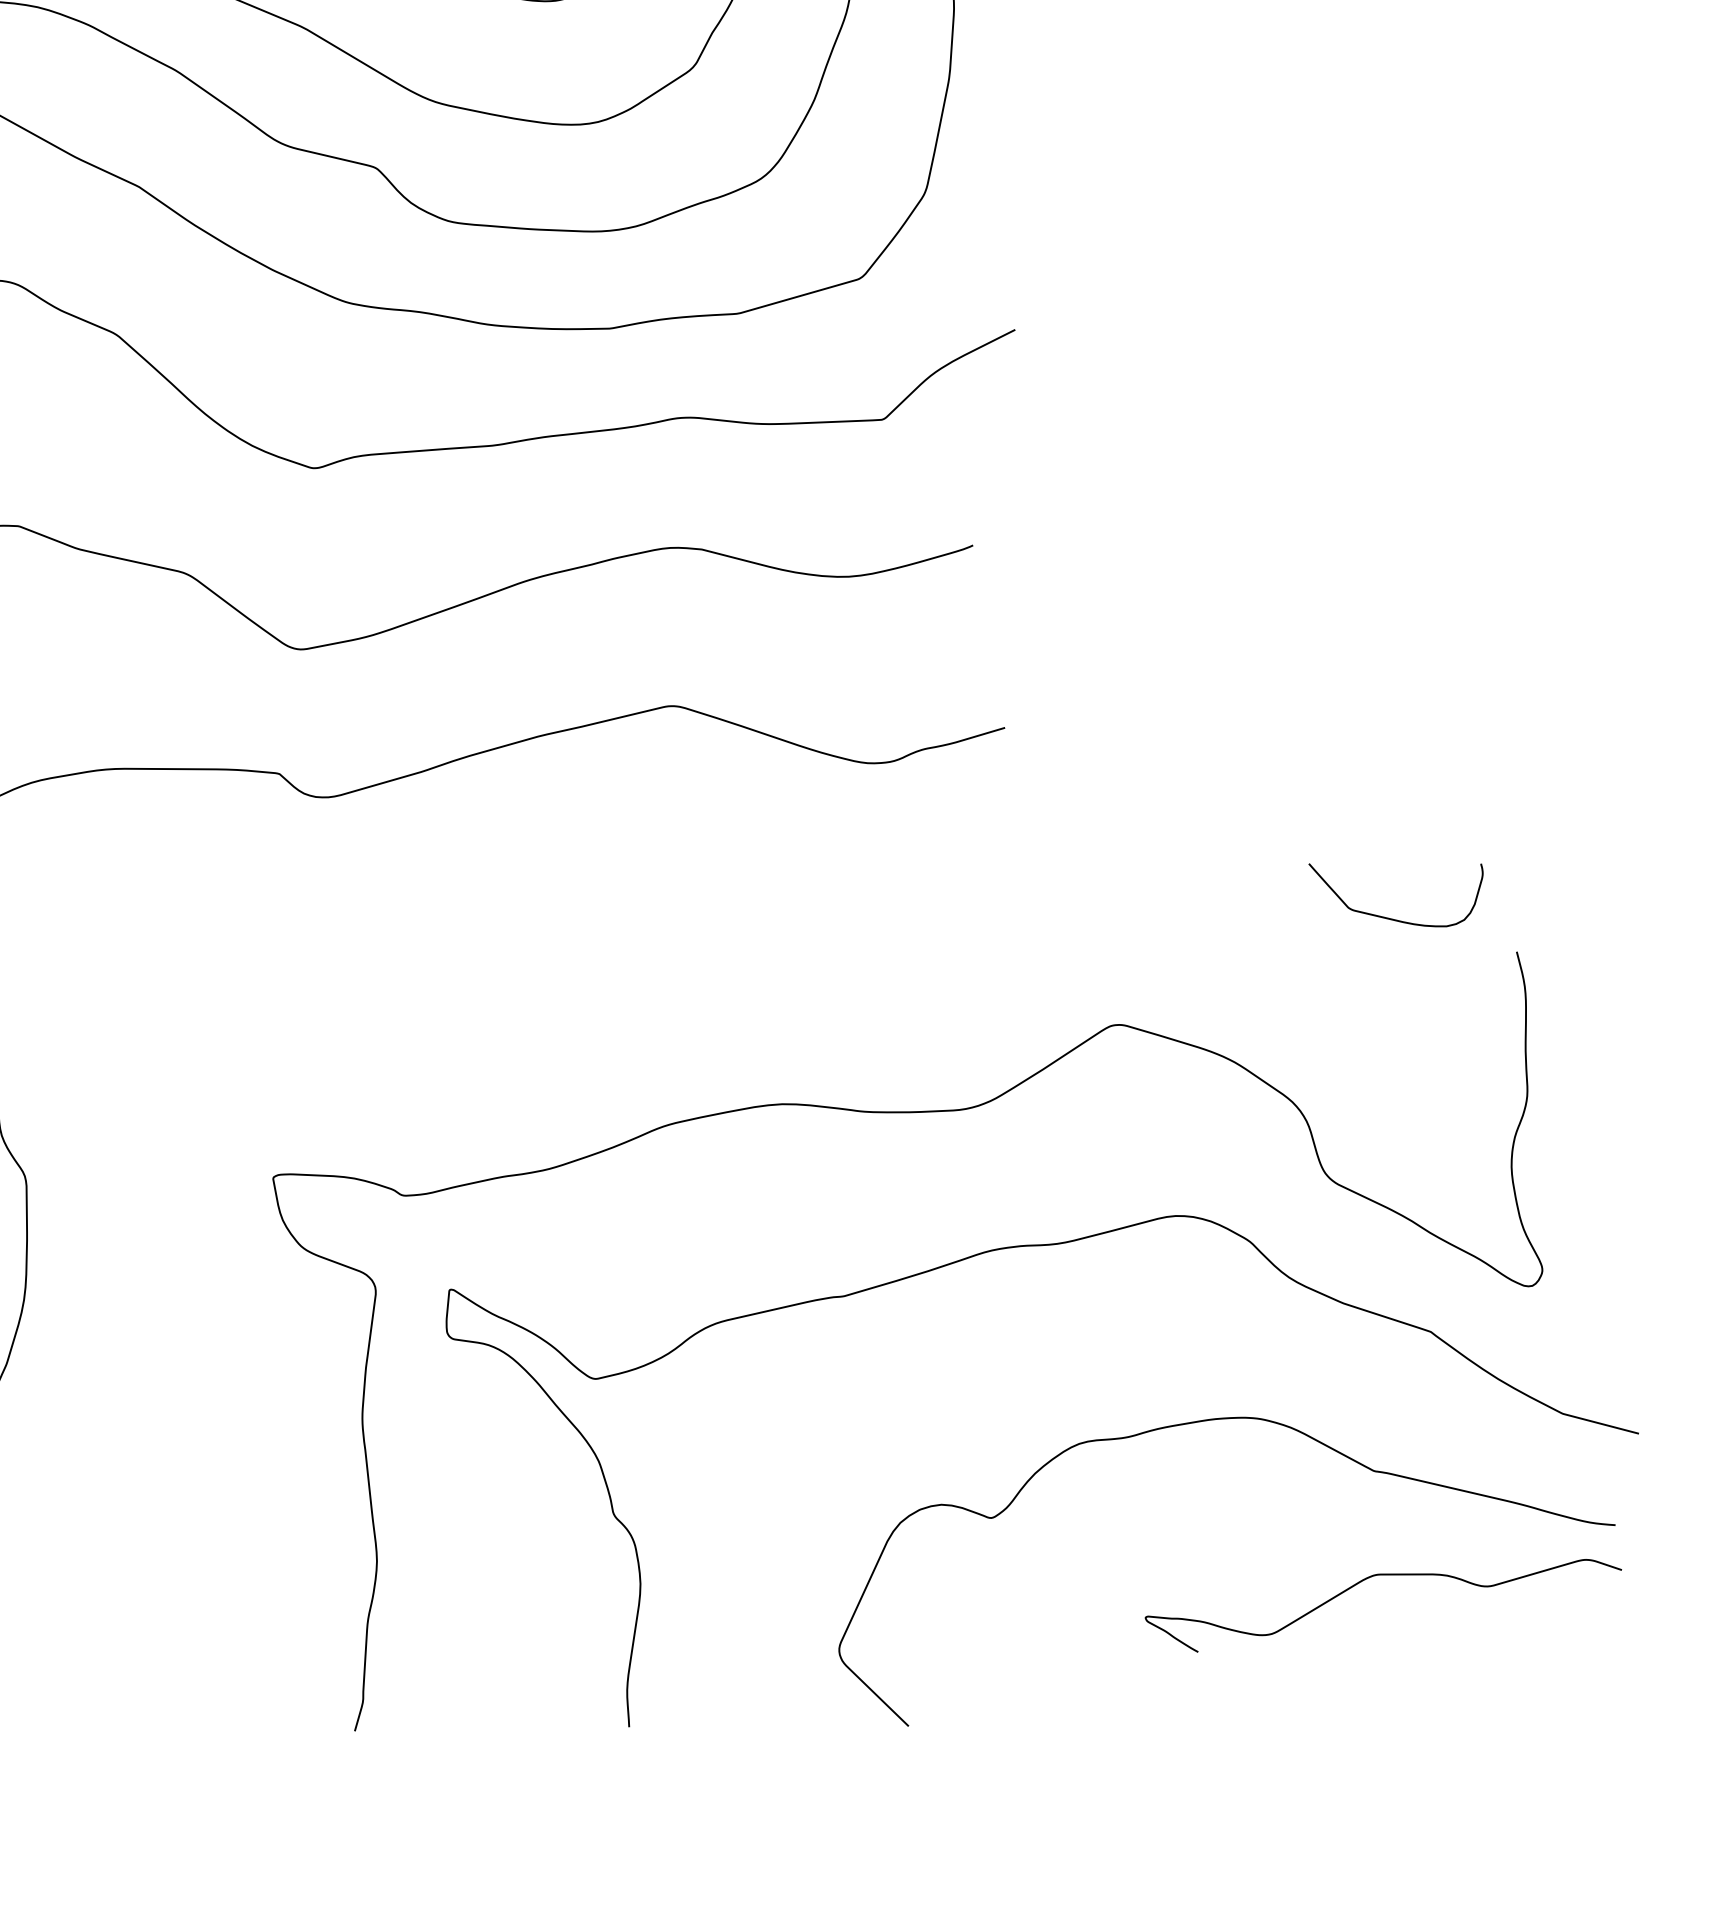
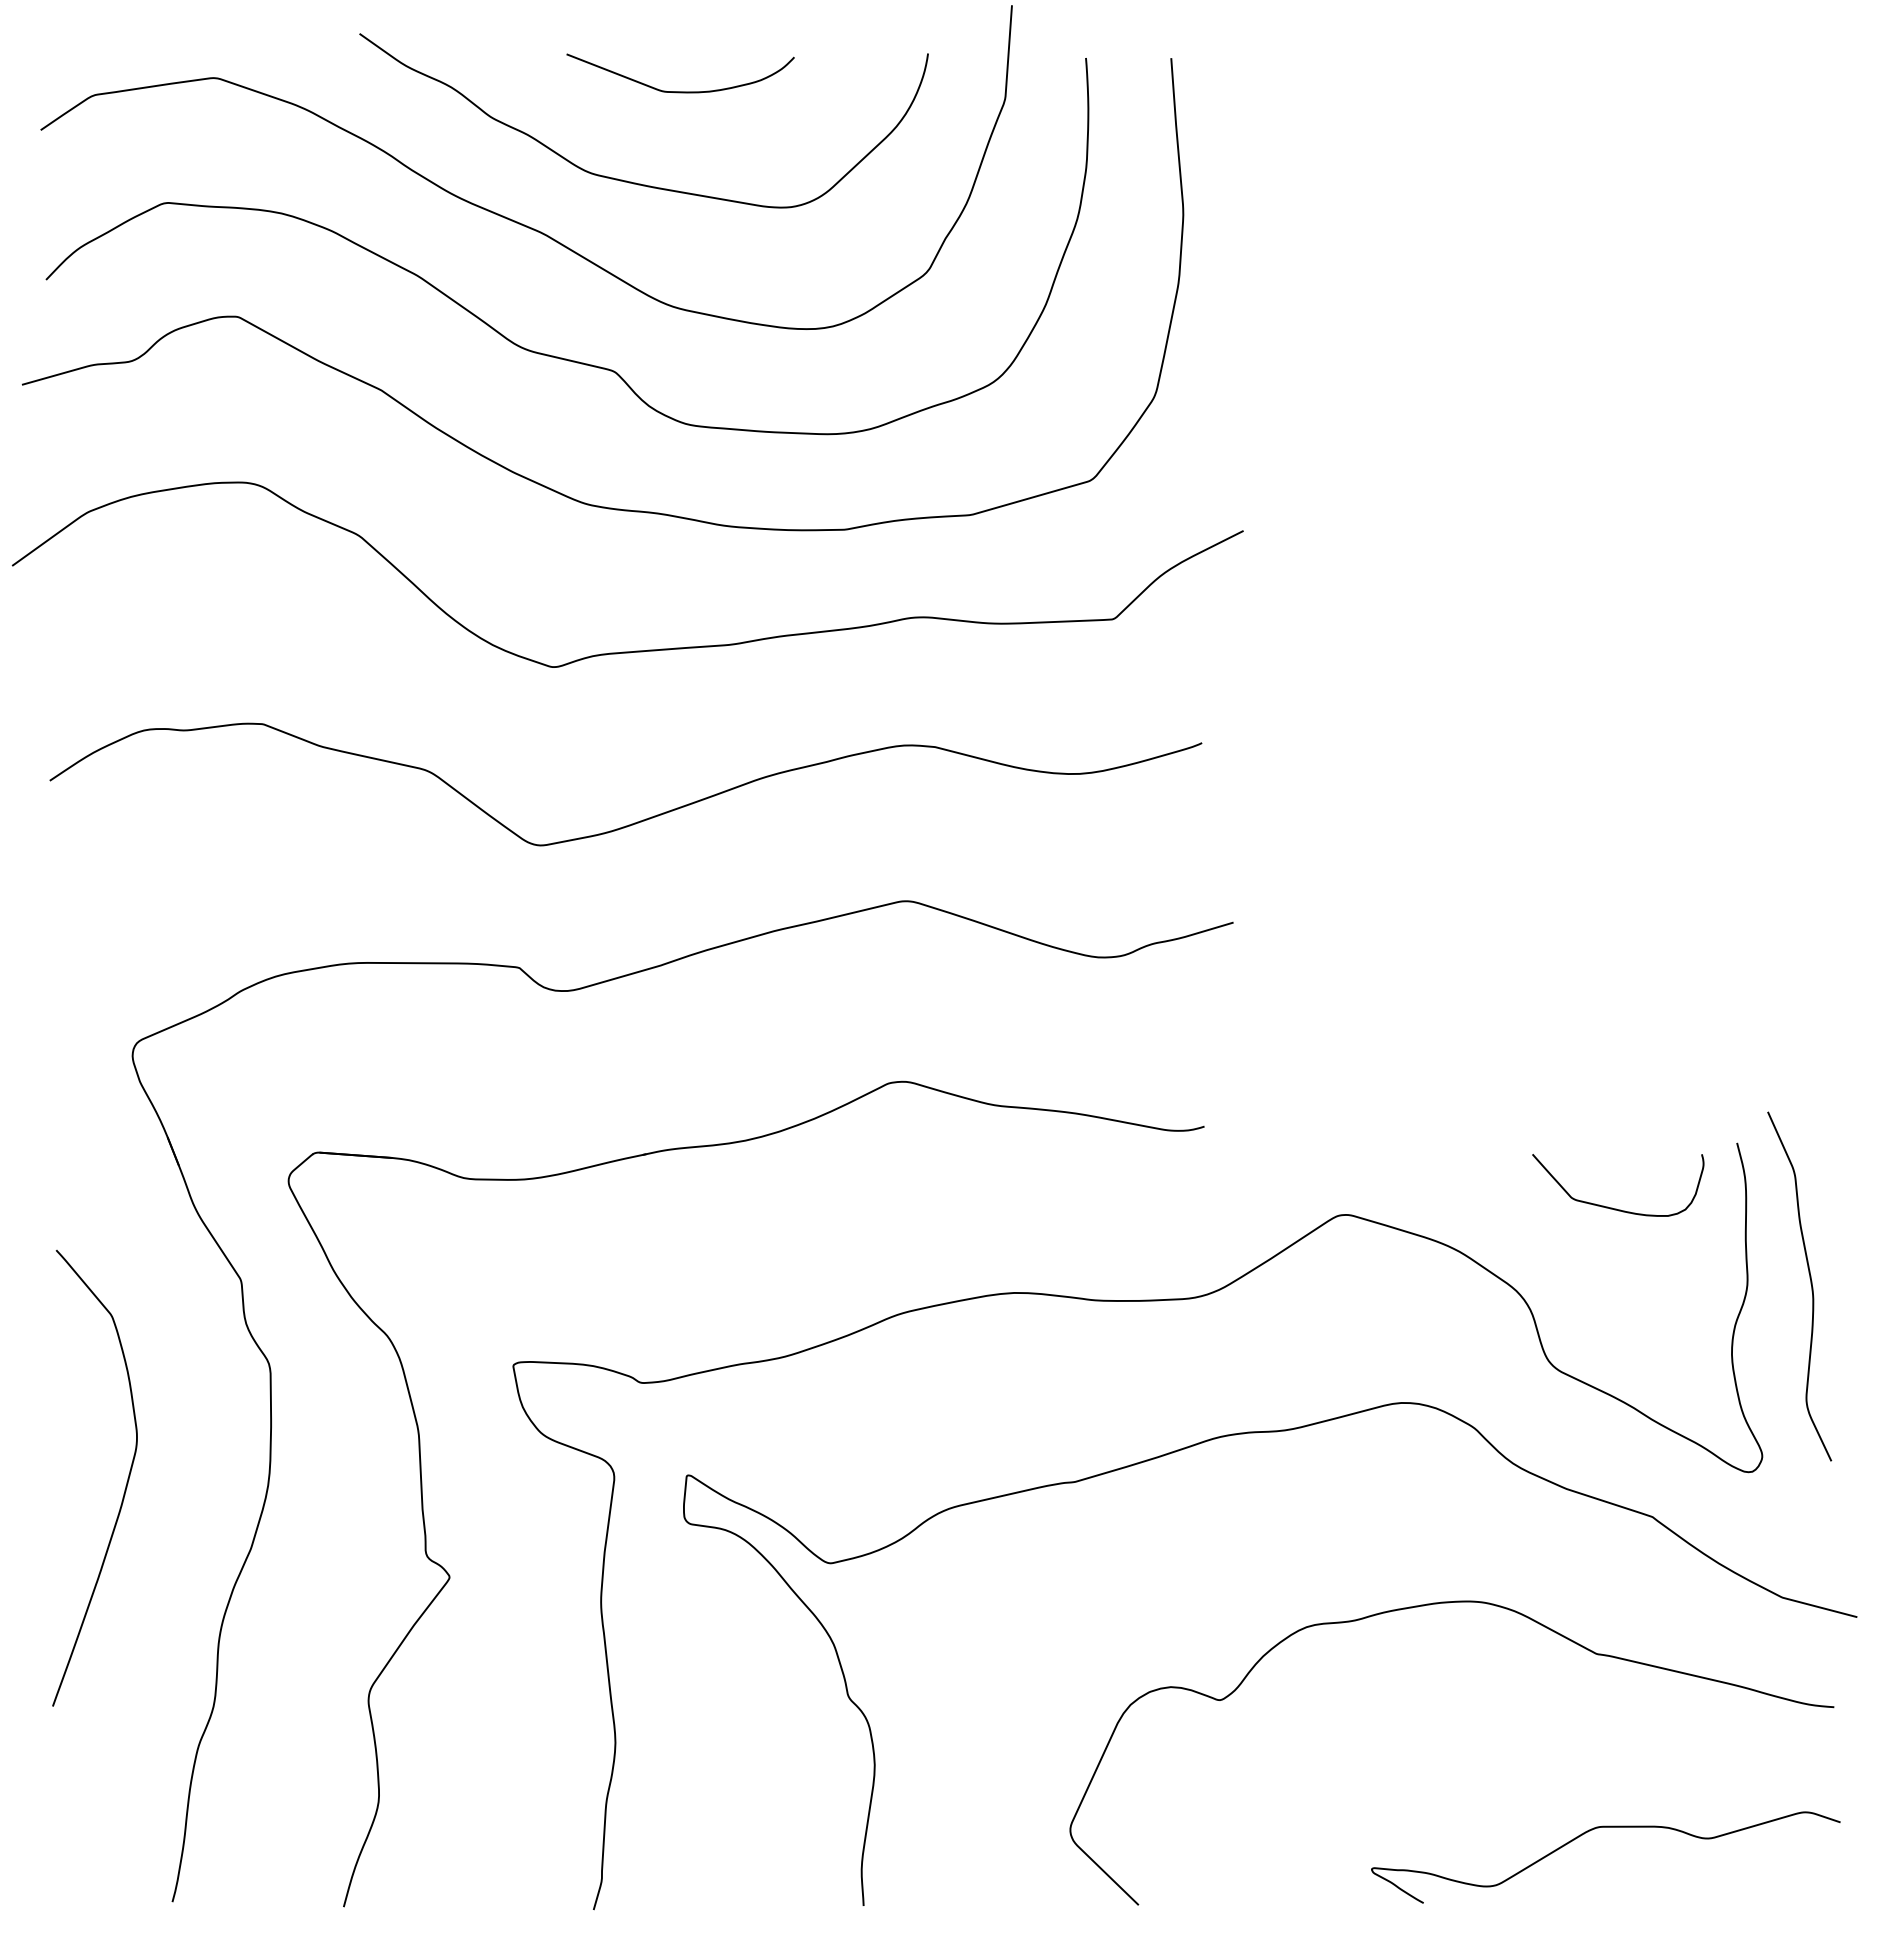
curve: (1390, 917) -> (1612, 1207), moved
curve: (1591, 1095) -> (1810, 1284), added
part: (209, 1391) -> (450, 1575), added
curve: (1375, 1576) -> (1598, 1828), moved

